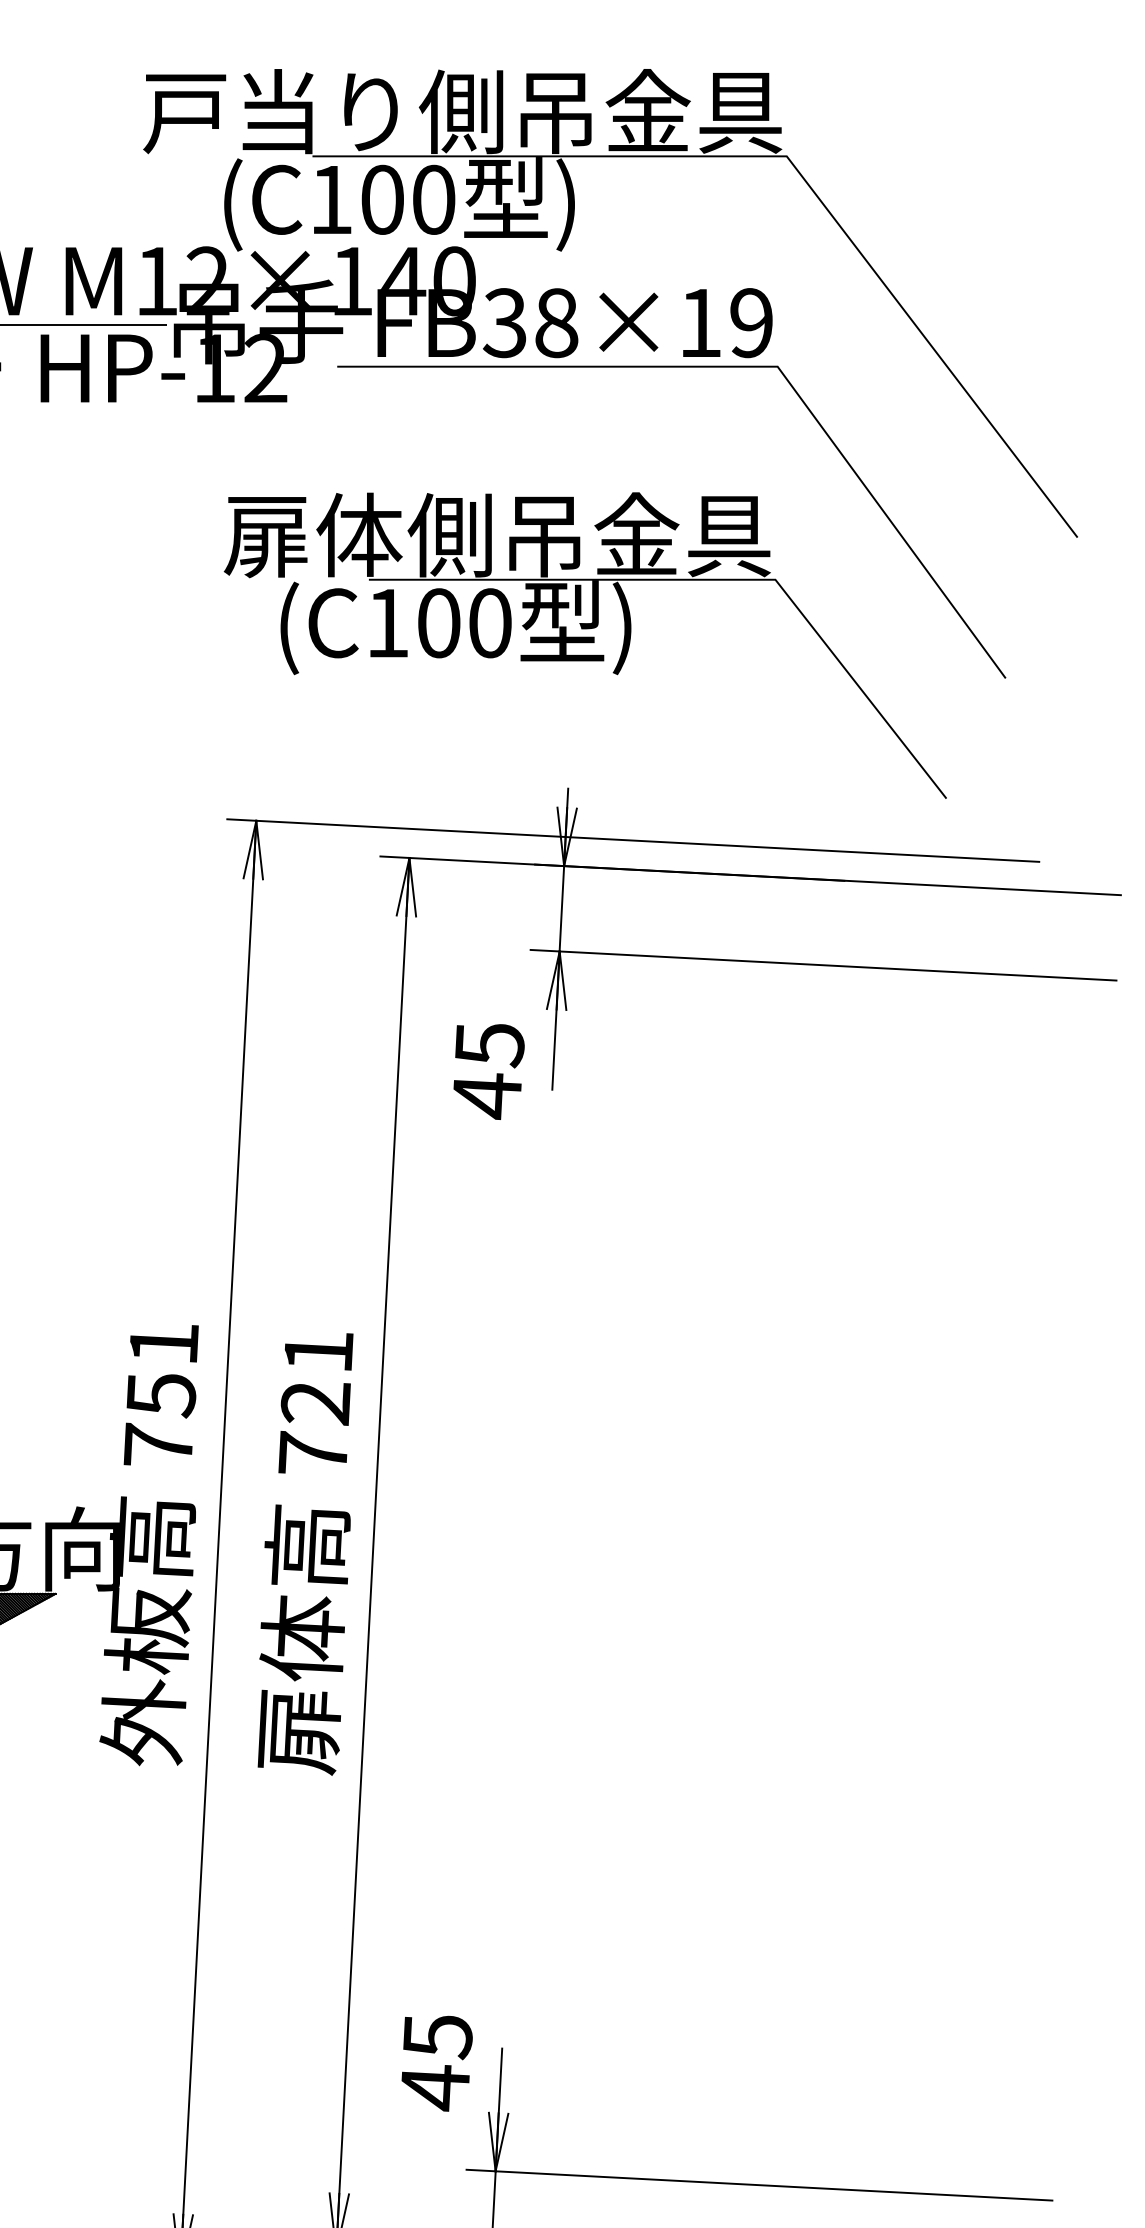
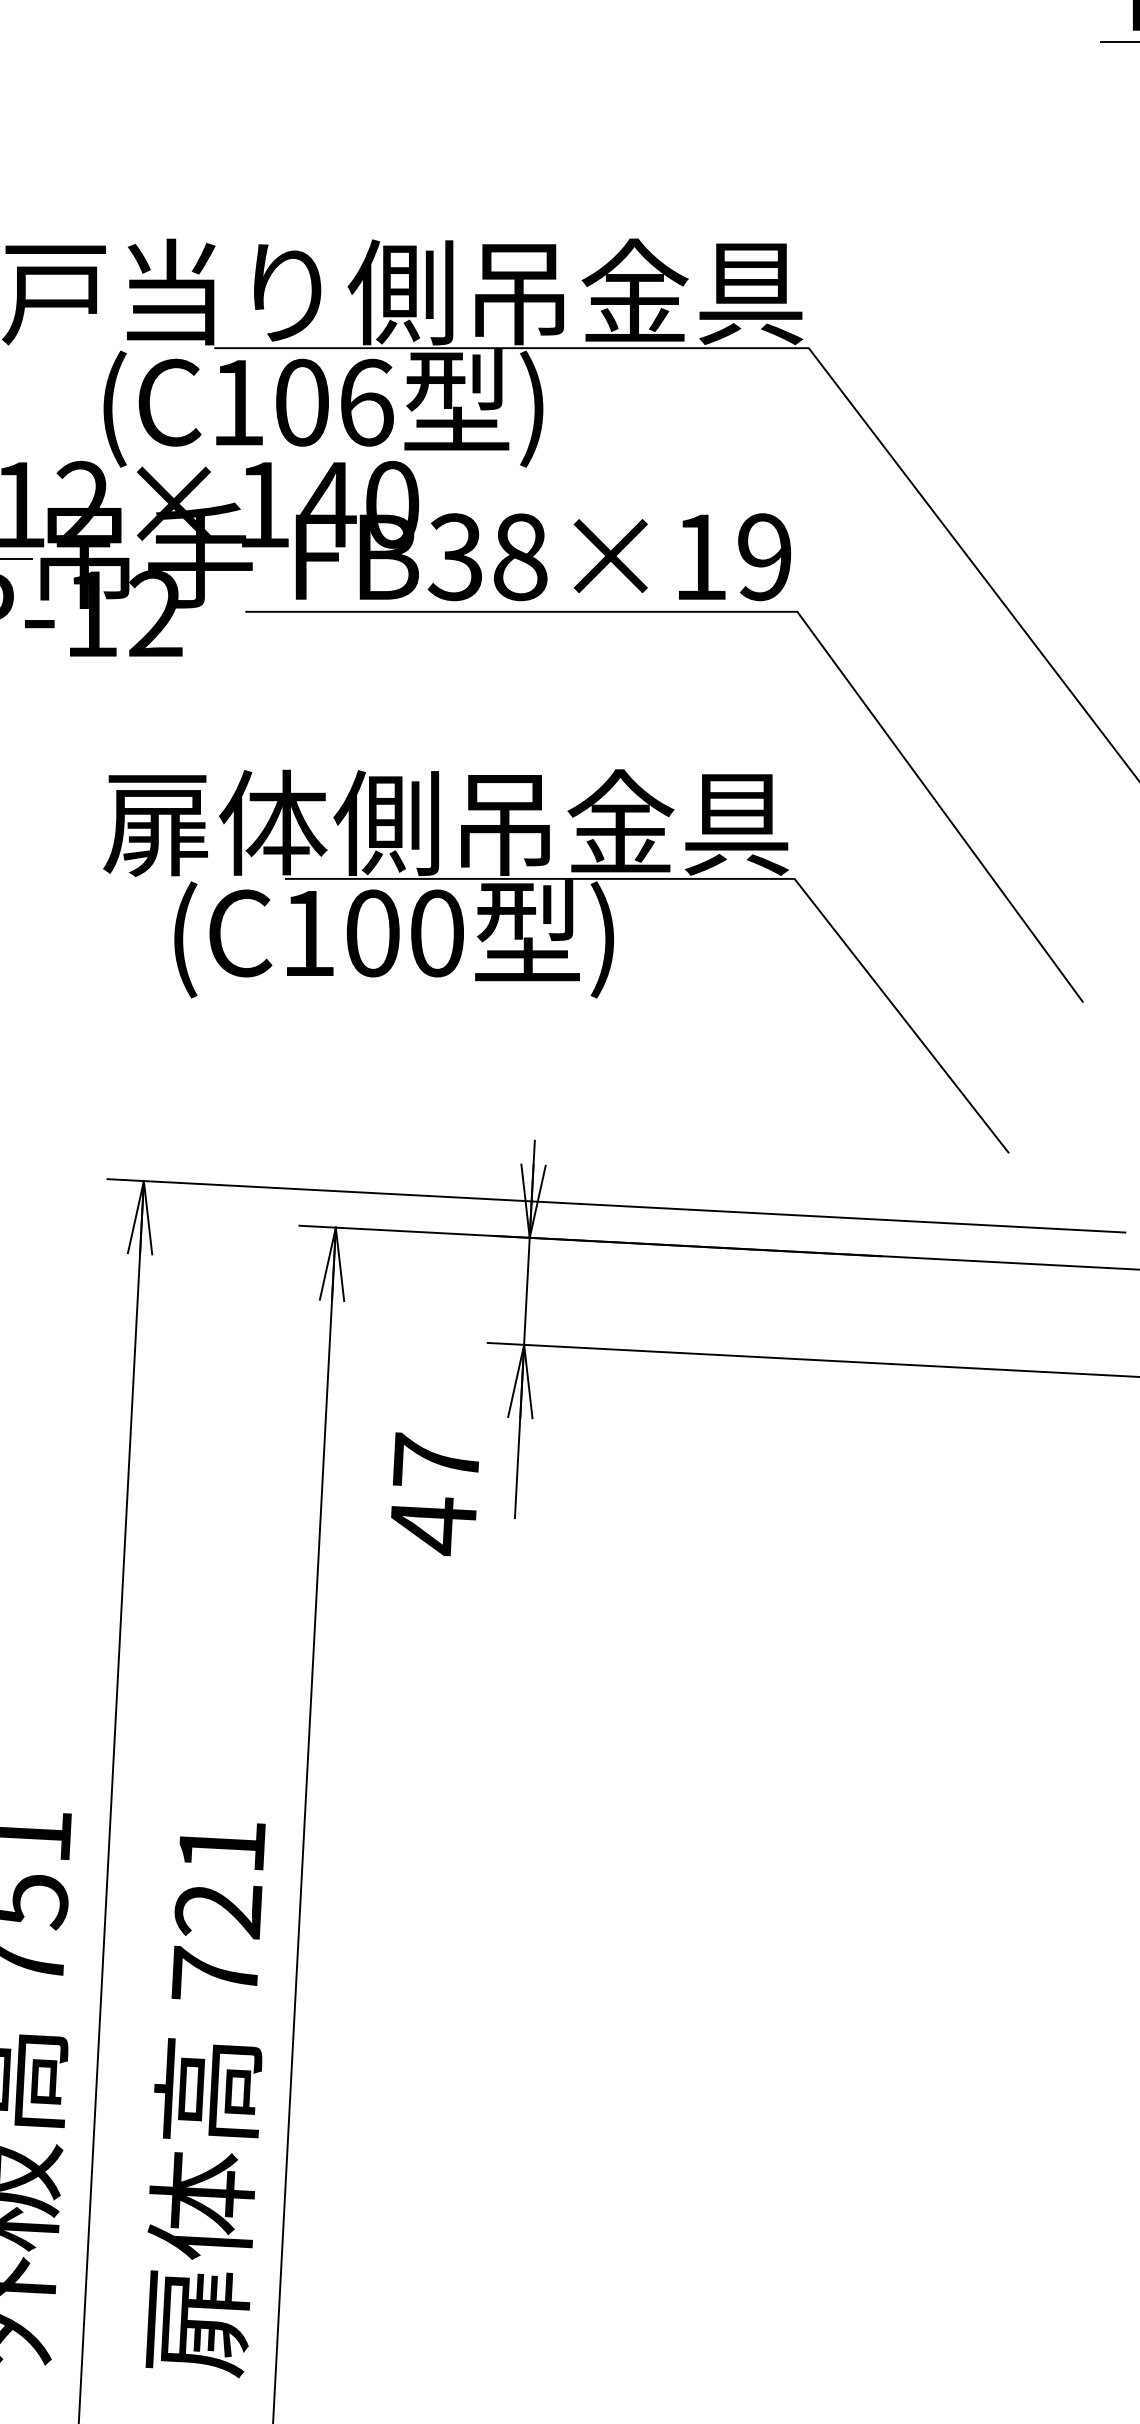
text: (434, 199) -> (367, 402), (C100 -> (C106
text: (489, 1044) -> (436, 1461), 45 -> 47

